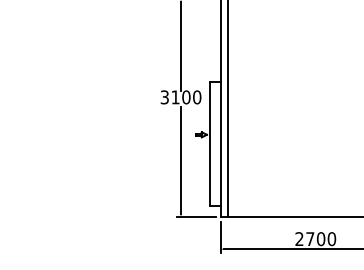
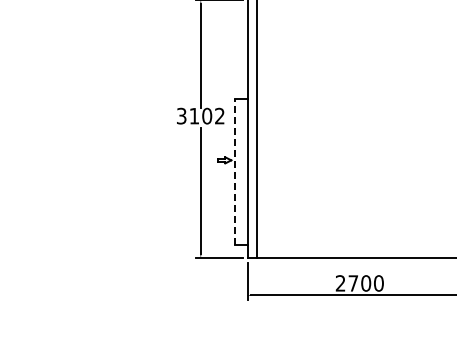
text: (196, 96) -> (219, 115), 3100 -> 3102
line: (210, 144) -> (235, 171), solid -> dashed

